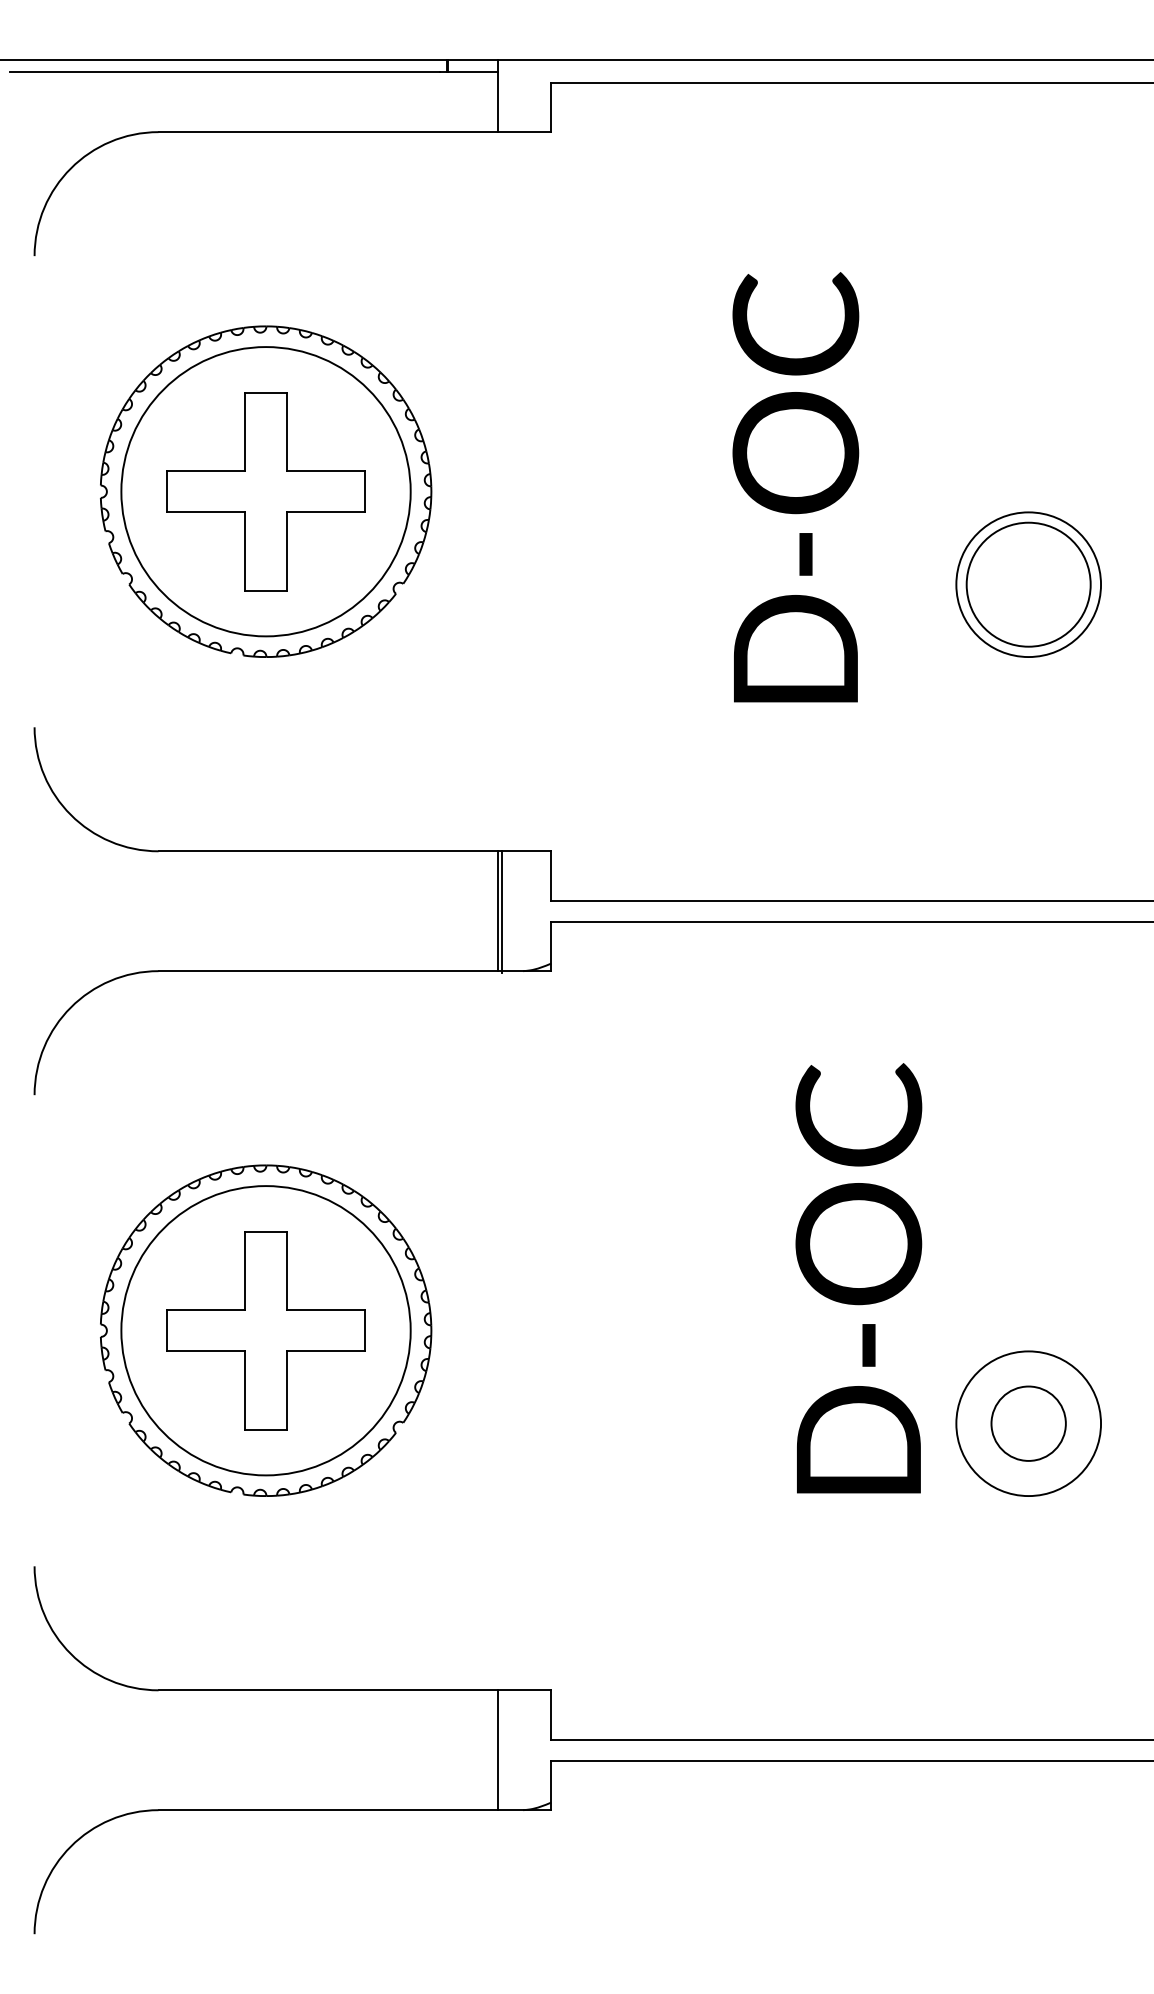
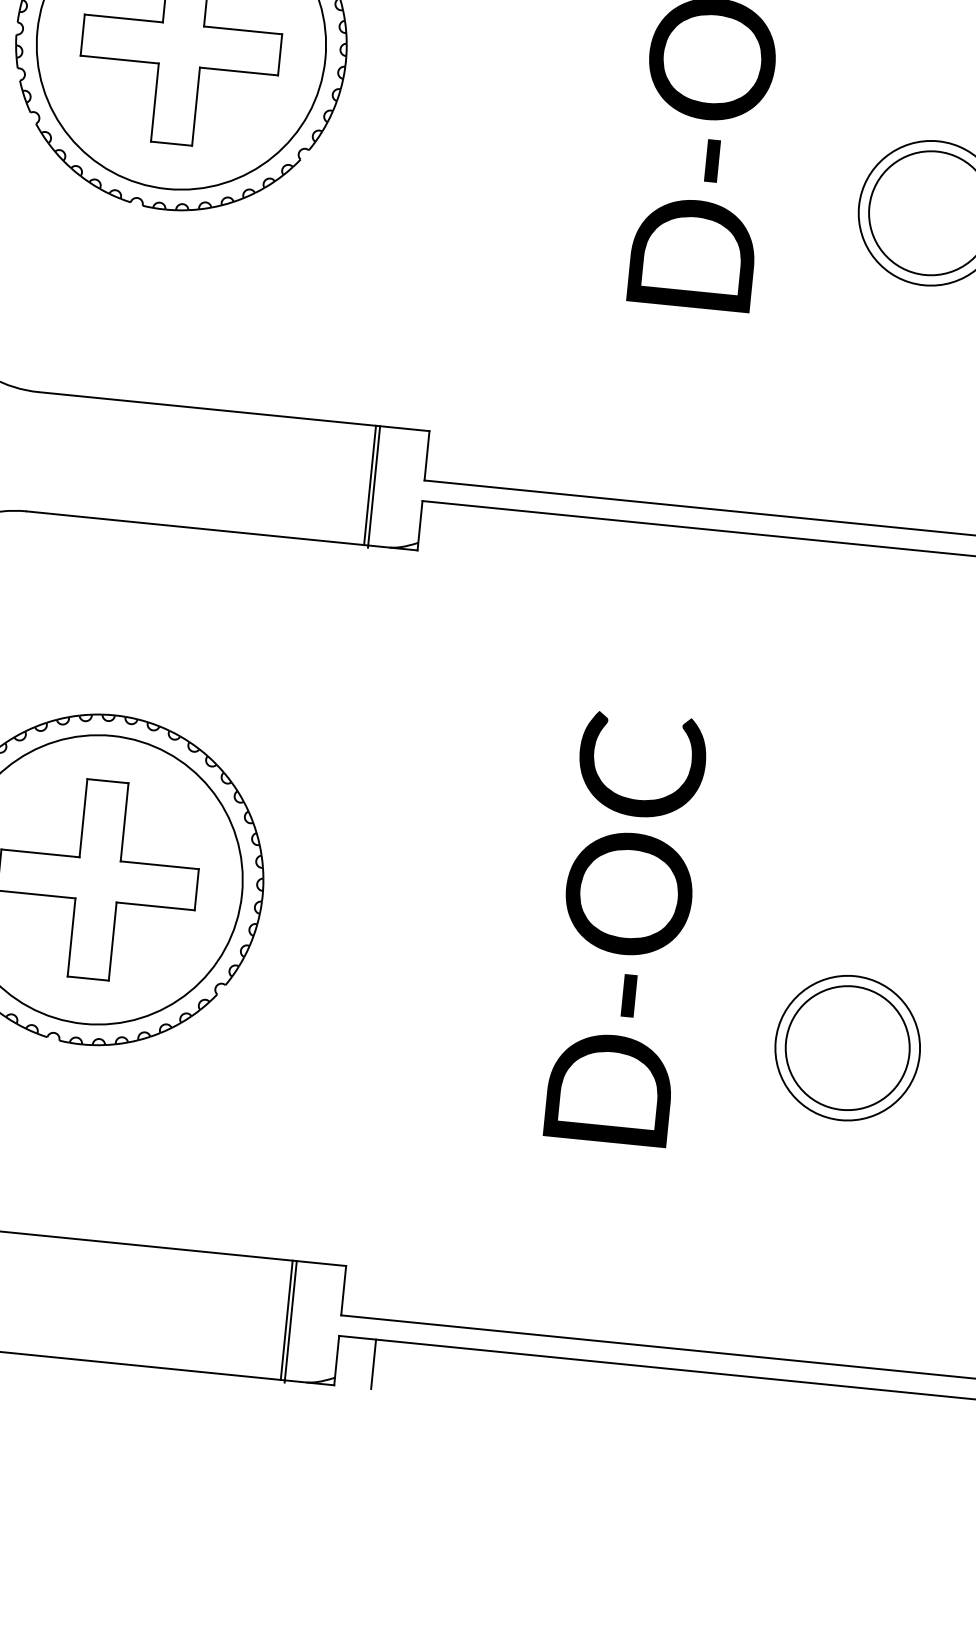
text: (858, 1278) -> (625, 928), moved
circle: (1028, 1423) -> (847, 1047), size x1.67
line: (501, 1751) -> (290, 1321), added
line: (588, 1785) -> (373, 1364), added

